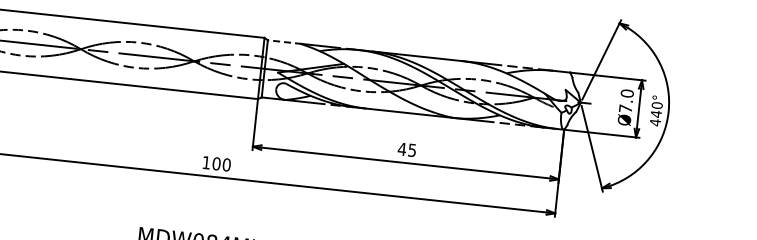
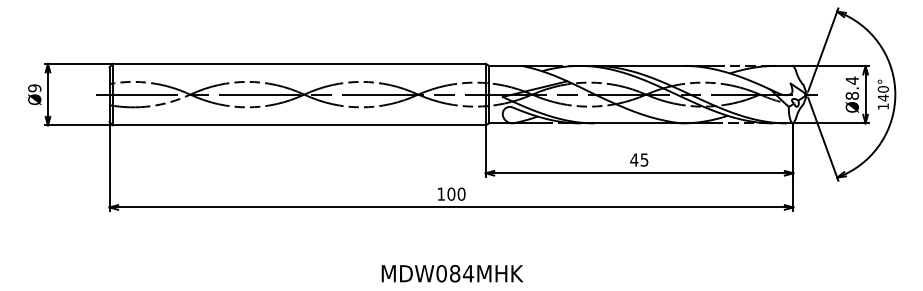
line: (284, 41) -> (505, 65), dashed -> solid
text: (625, 100) -> (851, 87), Ø7.0 -> Ø8.4
text: (655, 122) -> (883, 106), 440° -> 140°

